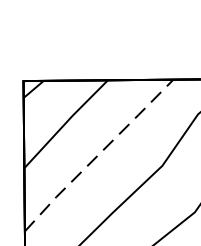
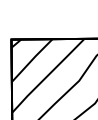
line: (99, 154) -> (48, 75), dashed -> solid

